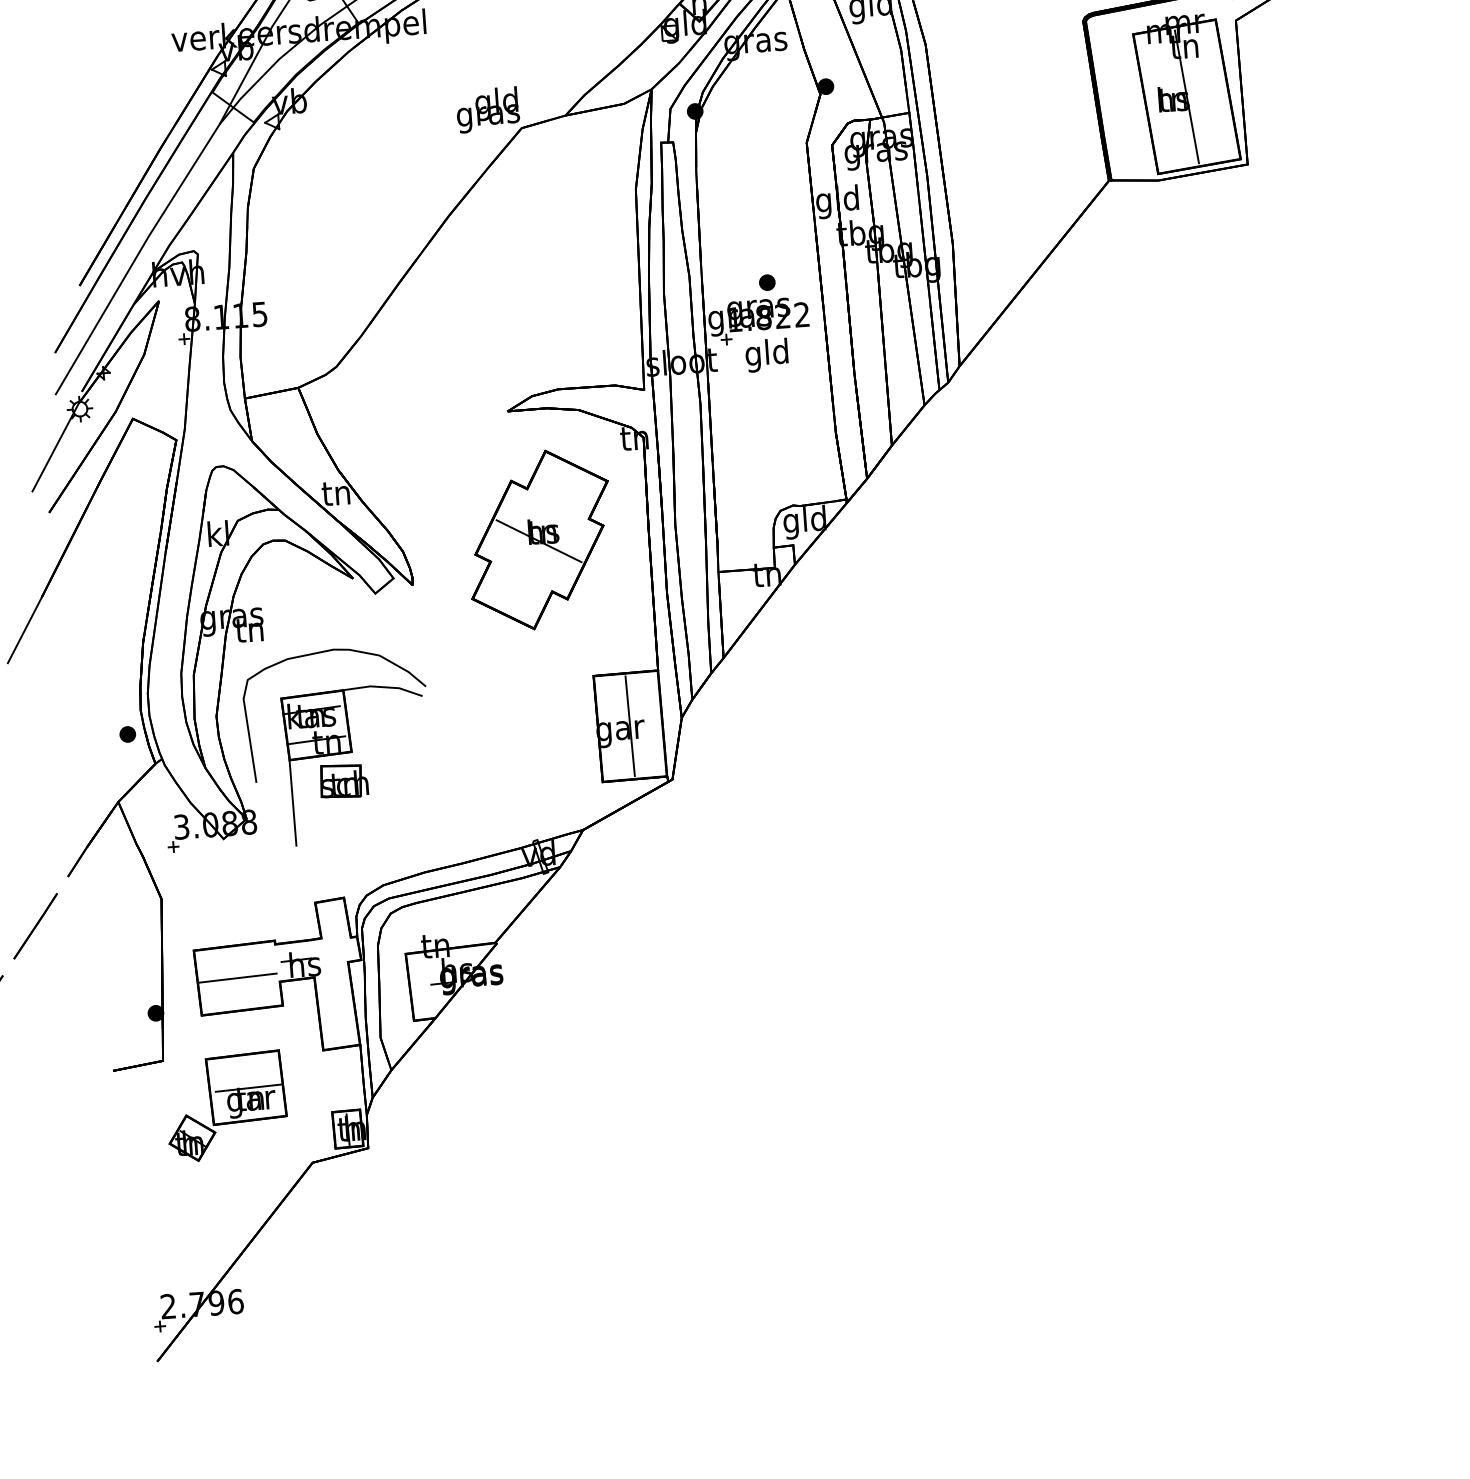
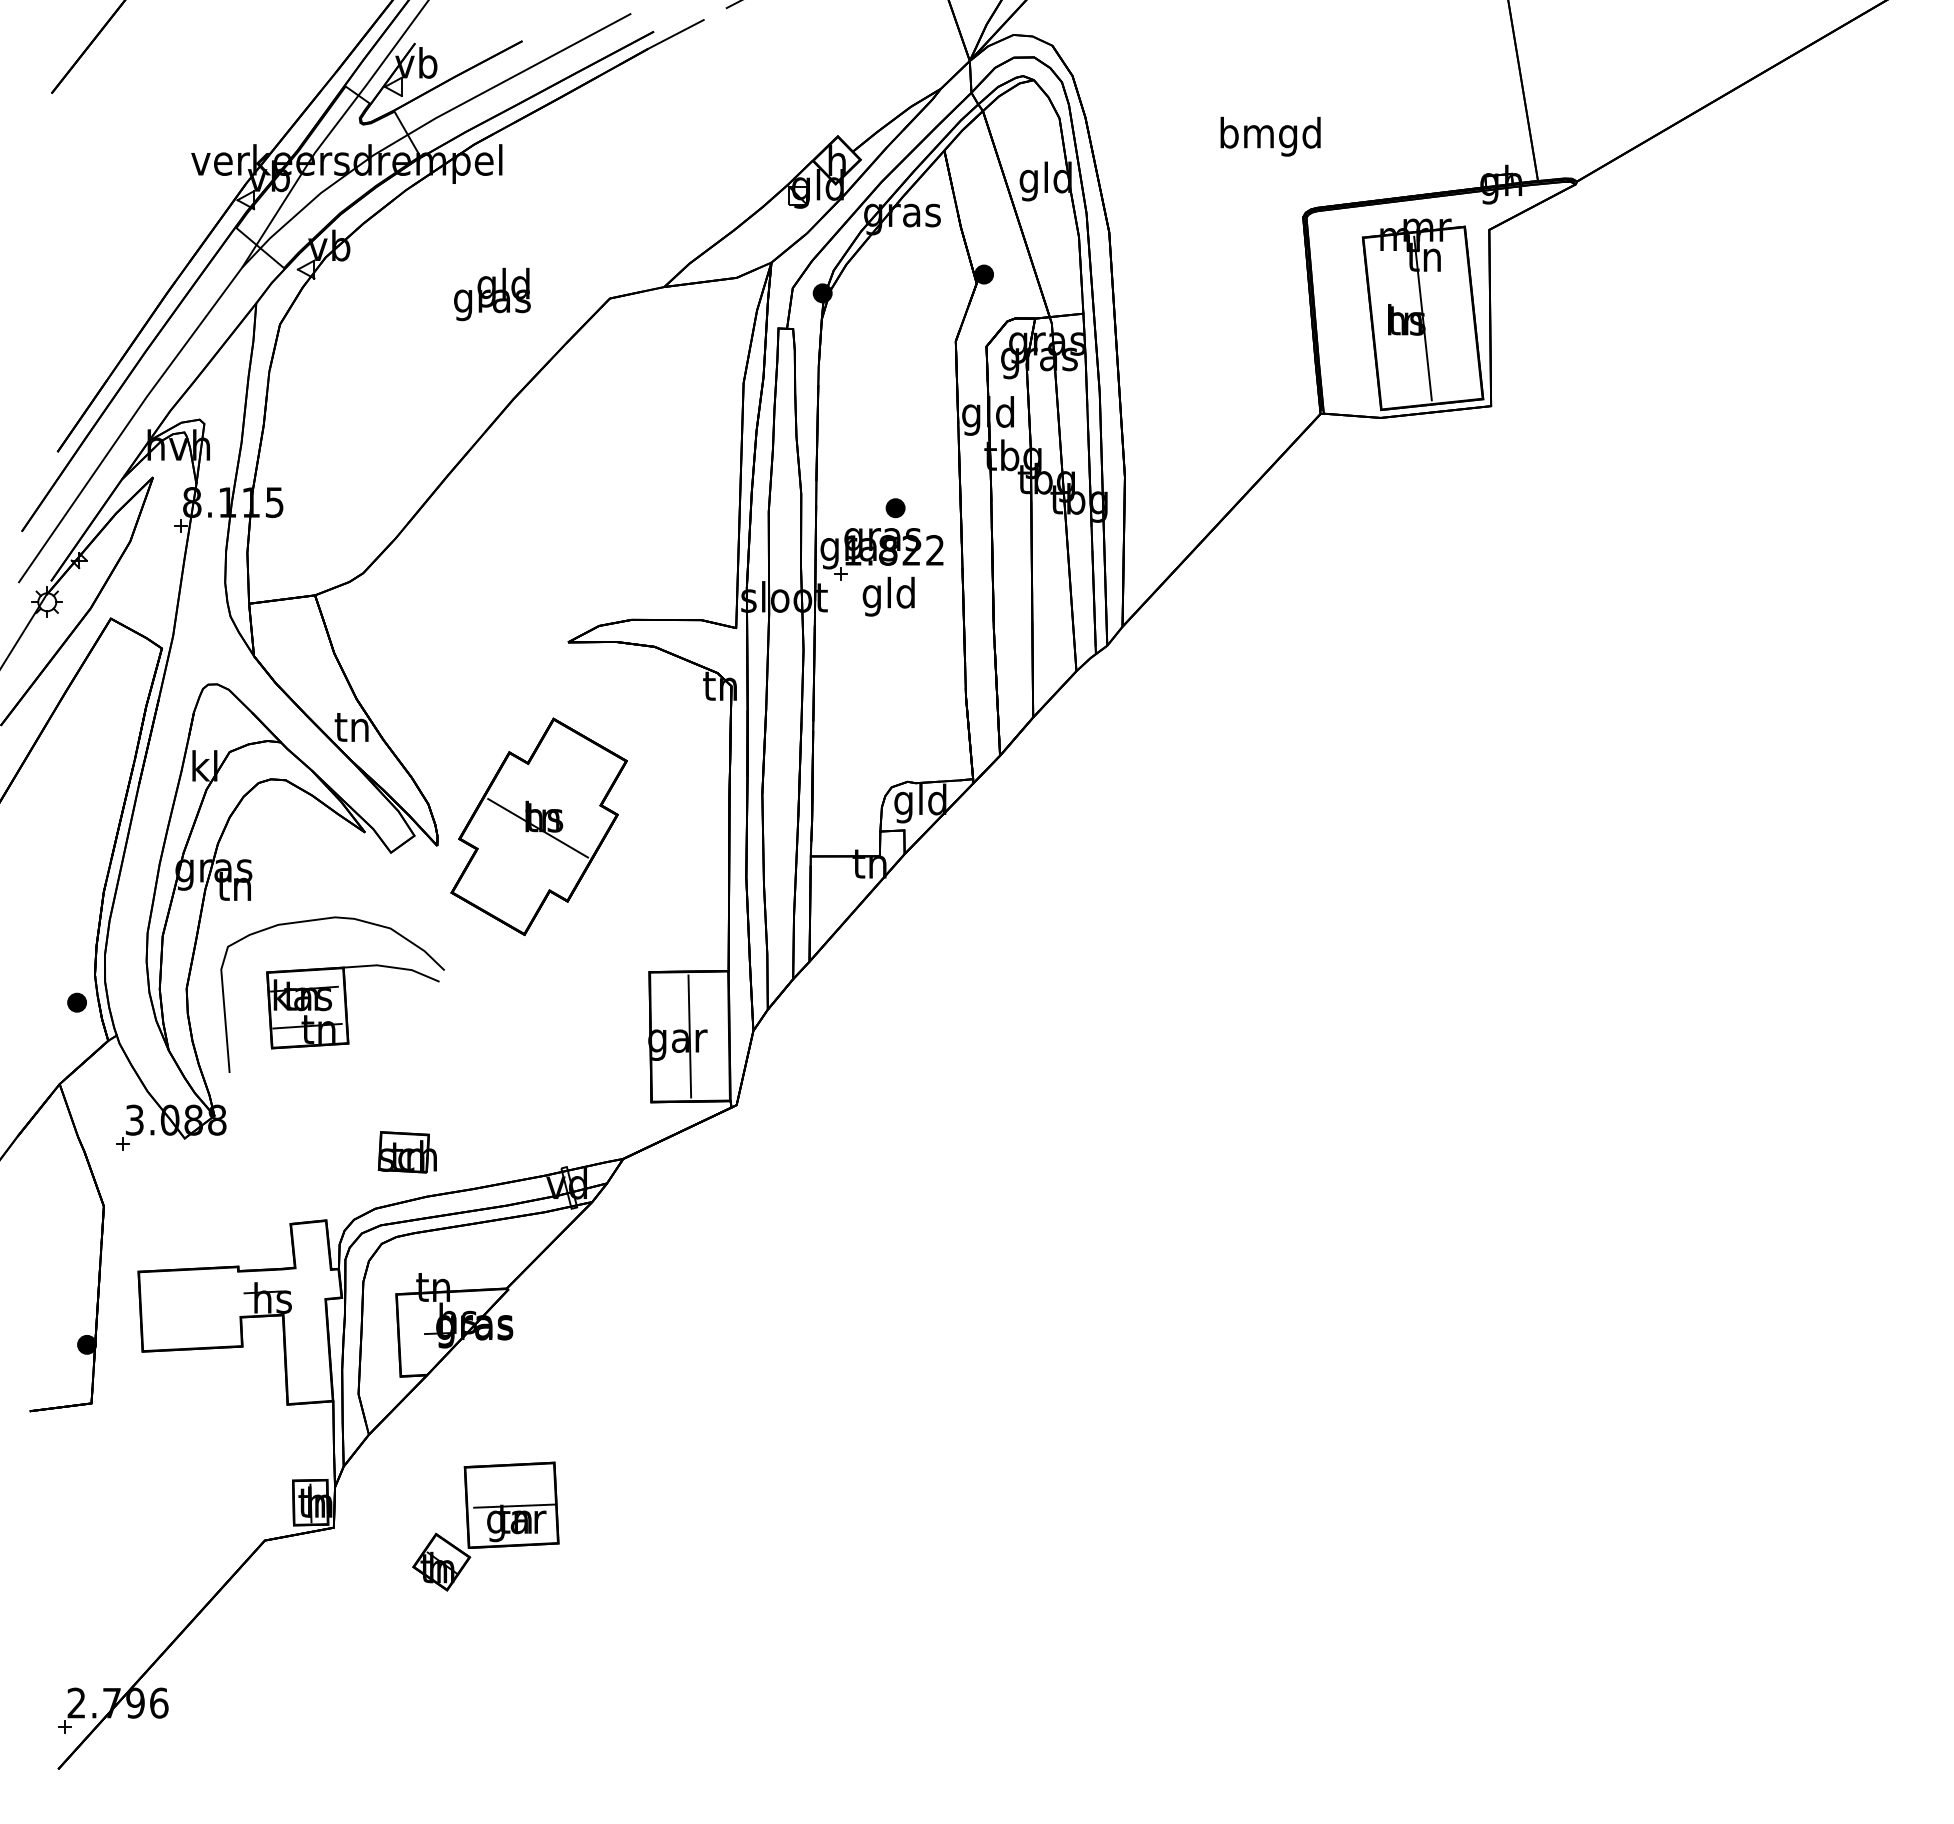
text: (488, 110) -> (492, 294), moved
part: (539, 539) -> (538, 826), moved
part: (343, 781) -> (406, 1152), moved
line: (292, 802) -> (271, 1100), removed
line: (238, 977) -> (190, 1308), removed
part: (226, 1106) -> (485, 1526), moved

